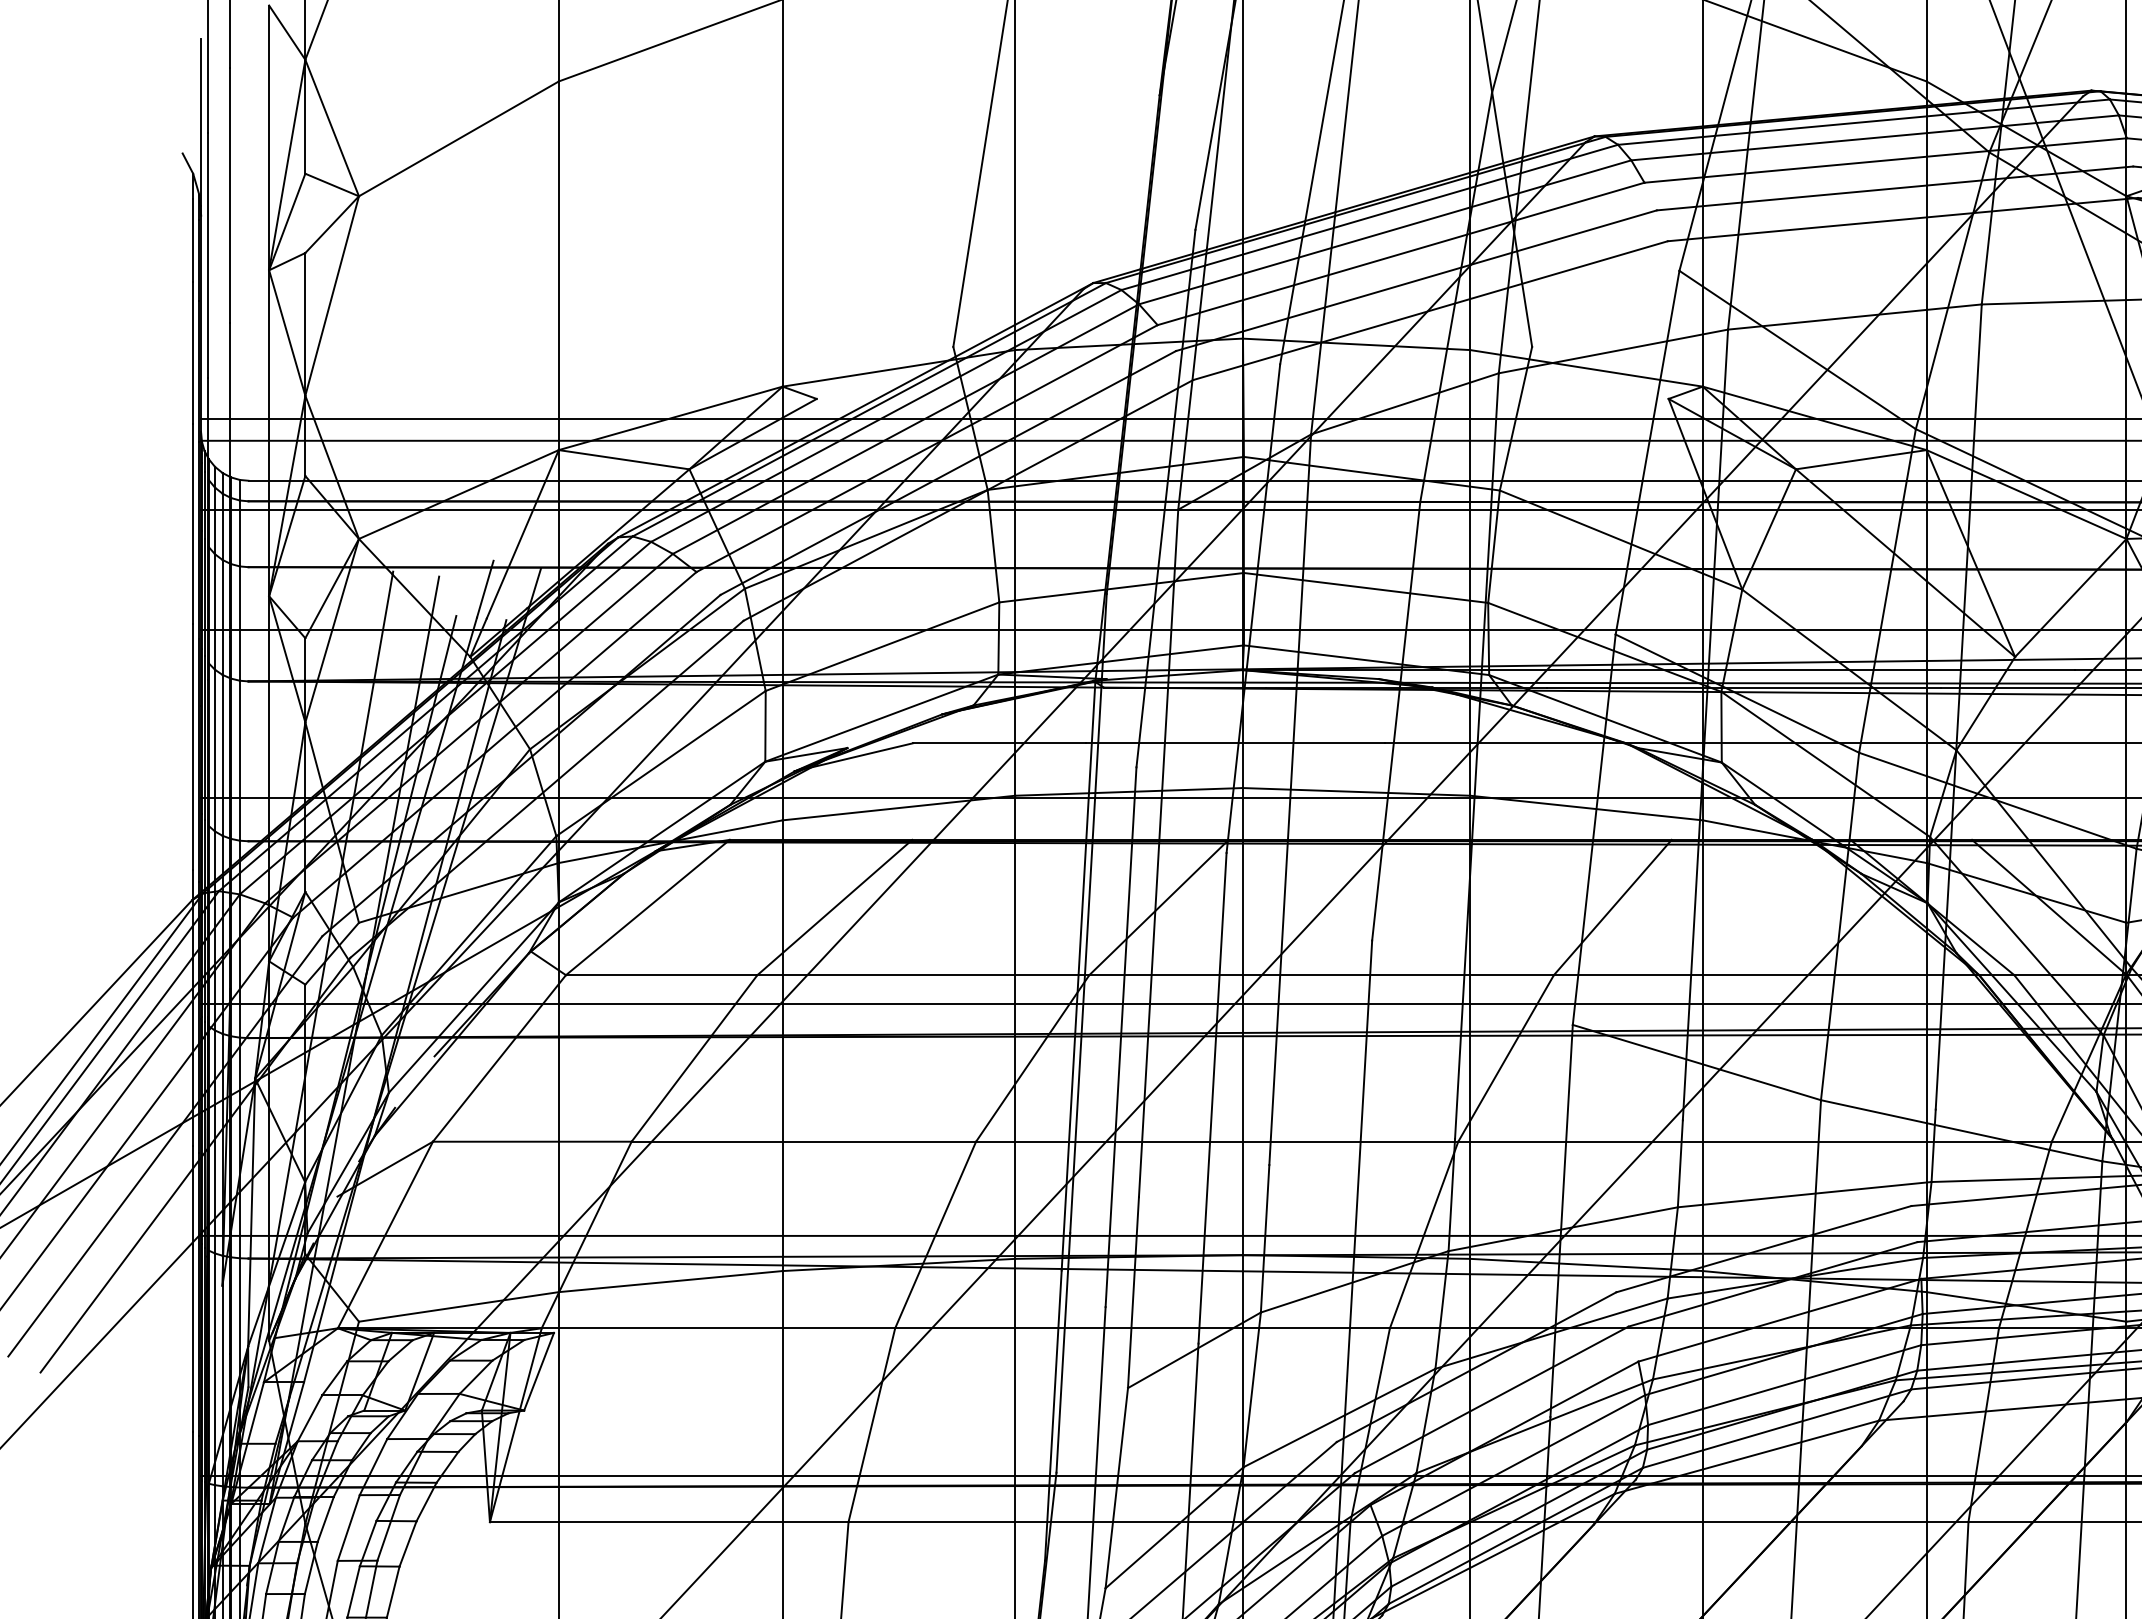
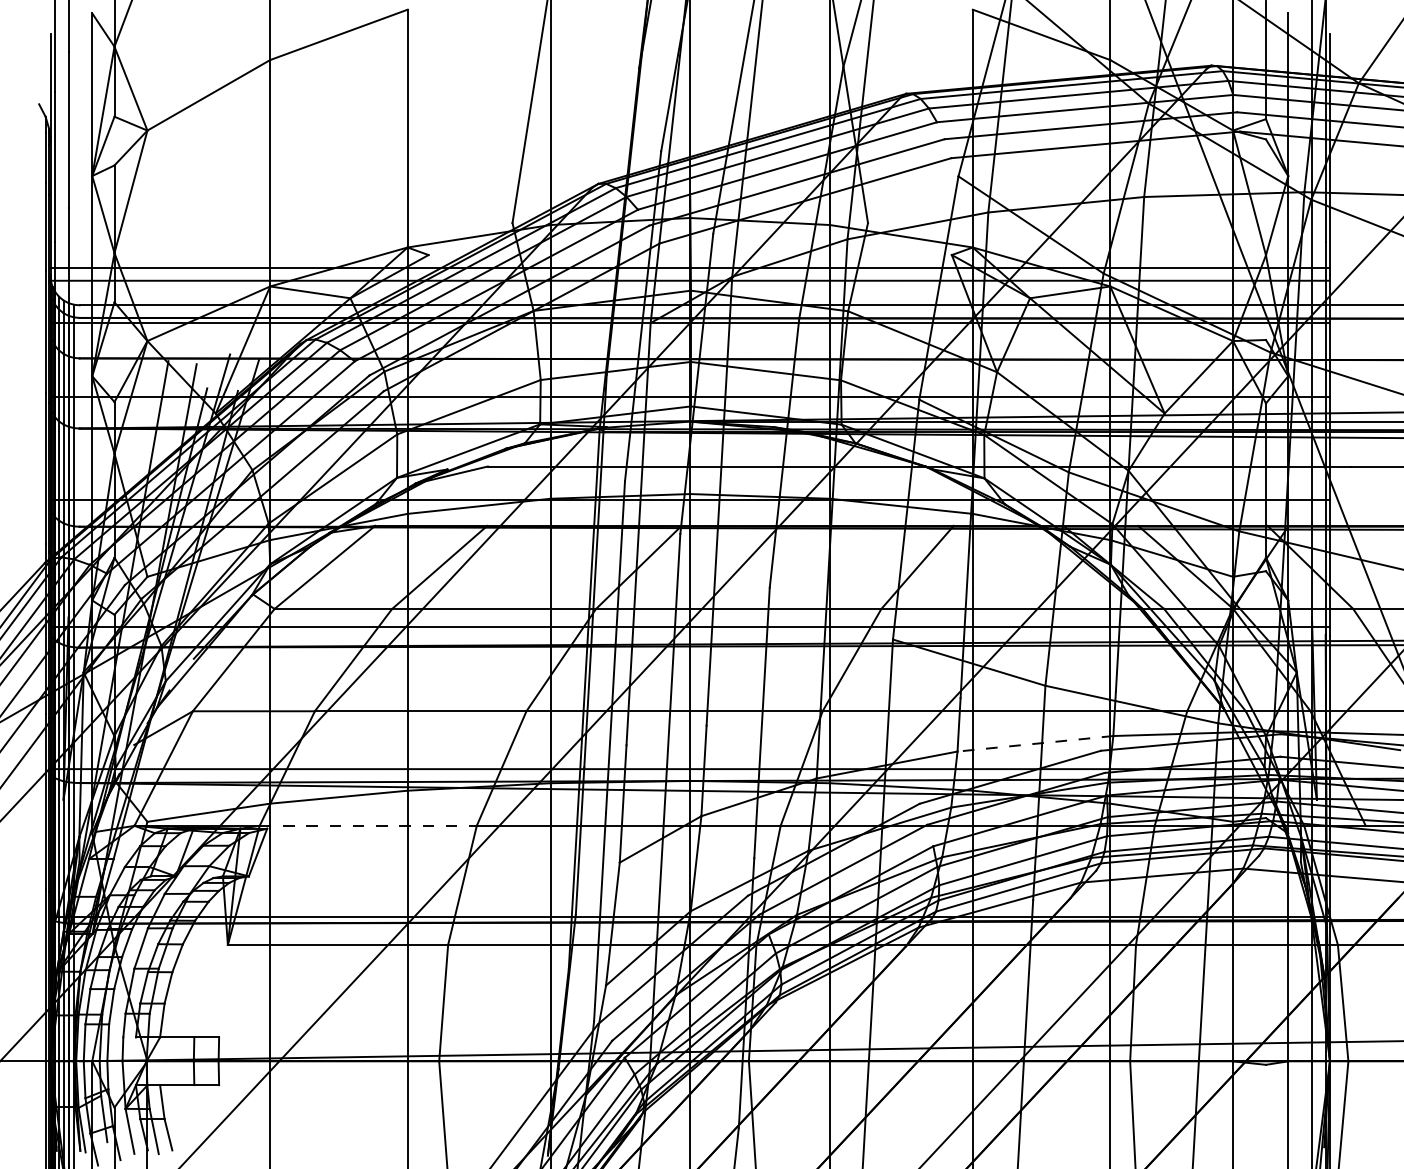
line: (1803, 1194) -> (1034, 743), solid -> dashed
line: (718, 1327) -> (368, 825), solid -> dashed

